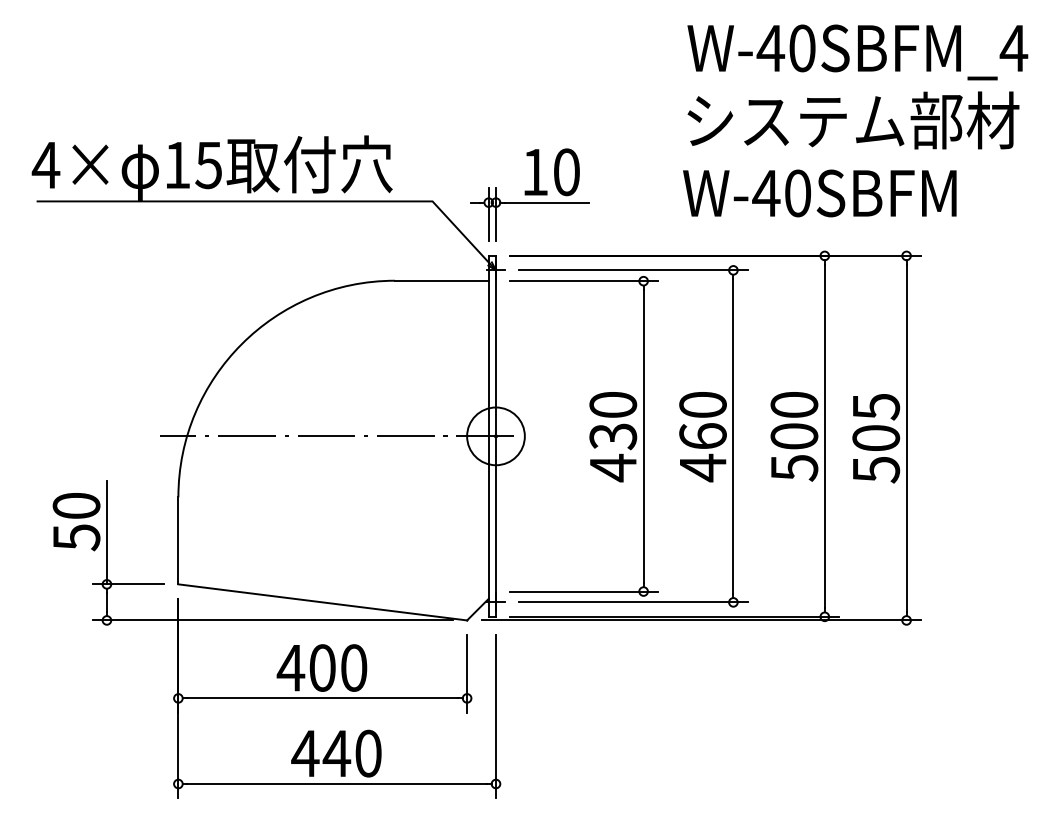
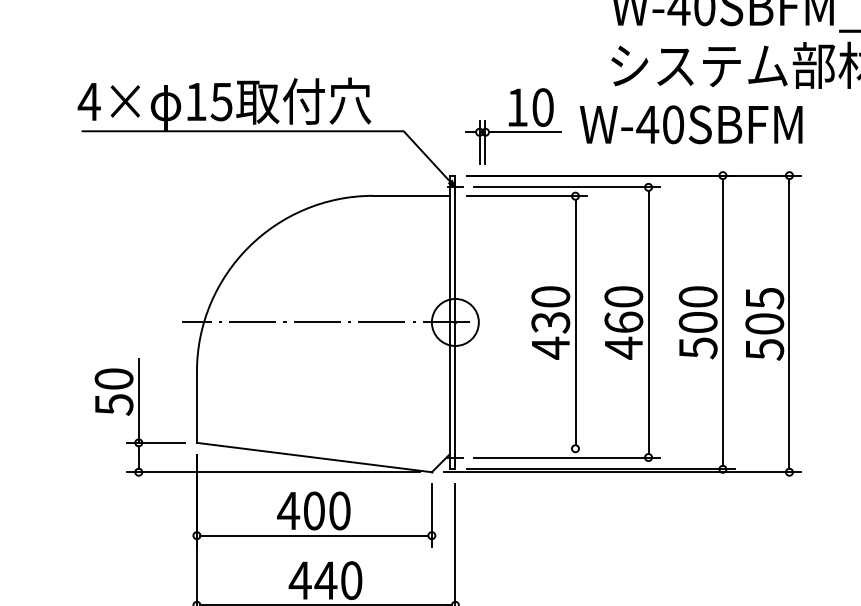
text: (819, 193) -> (690, 124), moved
part: (529, 194) -> (512, 125), moved
line: (584, 591) -> (527, 448), removed

